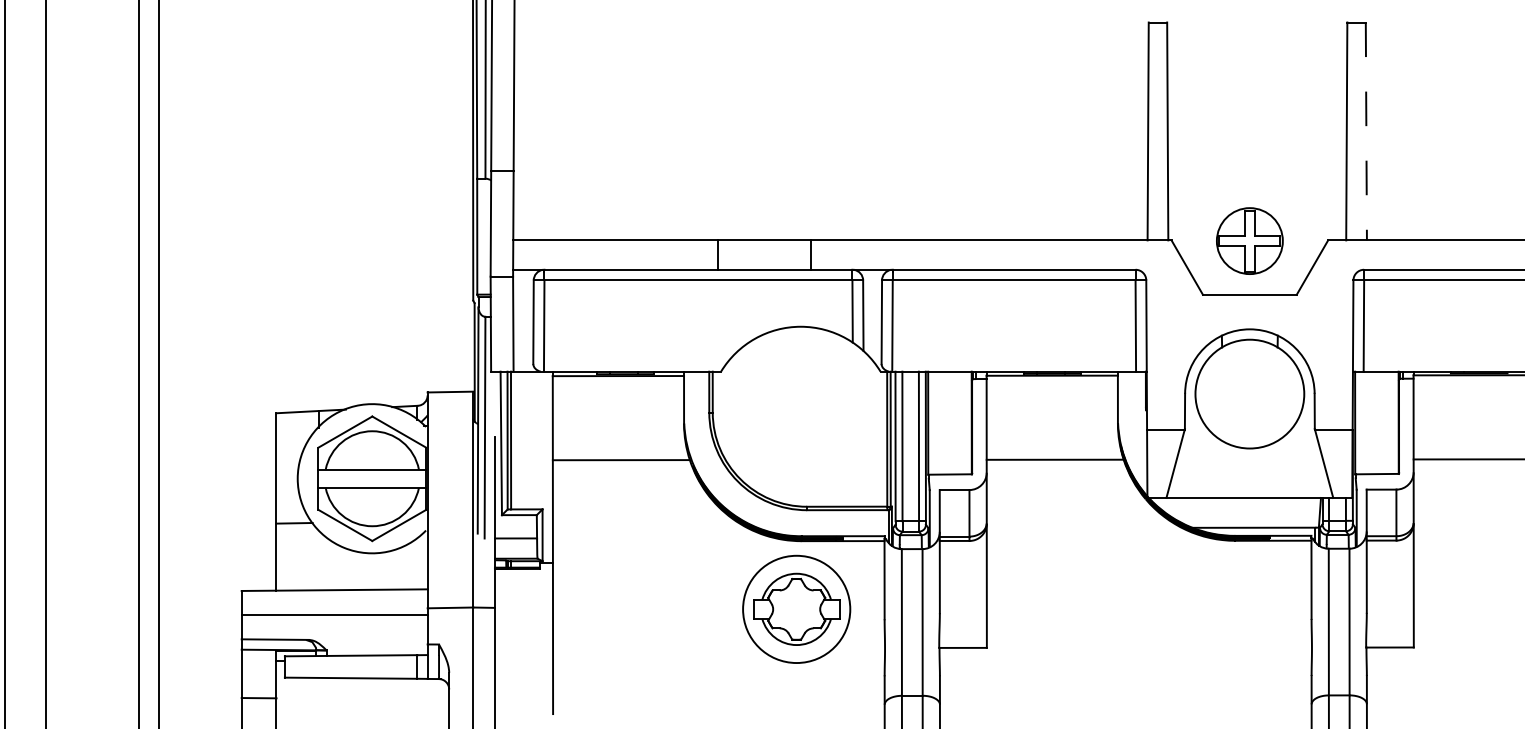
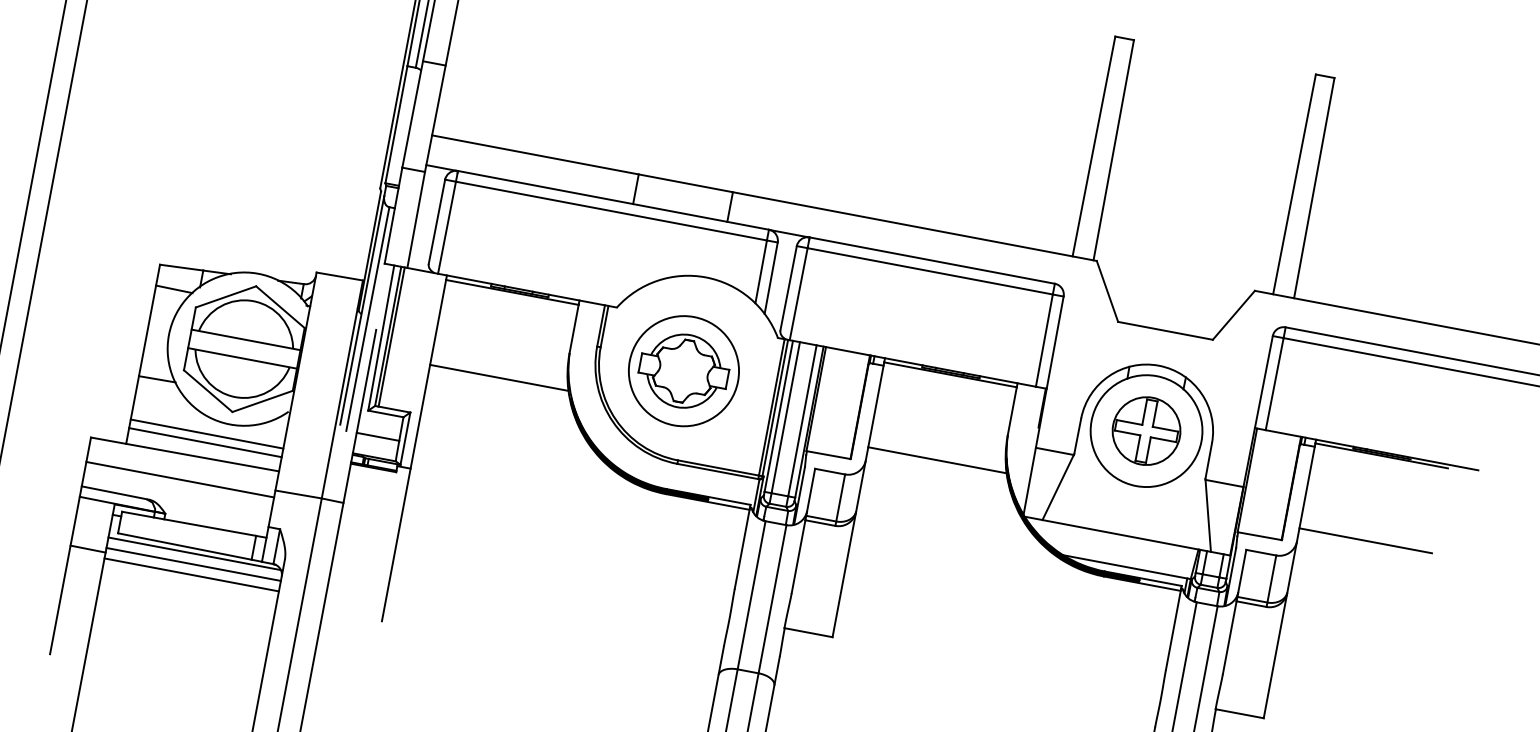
line: (1366, 131) -> (1314, 188), dashed -> solid
part: (1249, 240) -> (1146, 430), moved
line: (294, 433) -> (174, 288), added
line: (351, 566) -> (206, 433), added
line: (351, 575) -> (204, 442), added
part: (796, 608) -> (683, 370), moved
line: (361, 683) -> (194, 553), added
line: (362, 693) -> (193, 564), added
line: (362, 704) -> (191, 575), added

